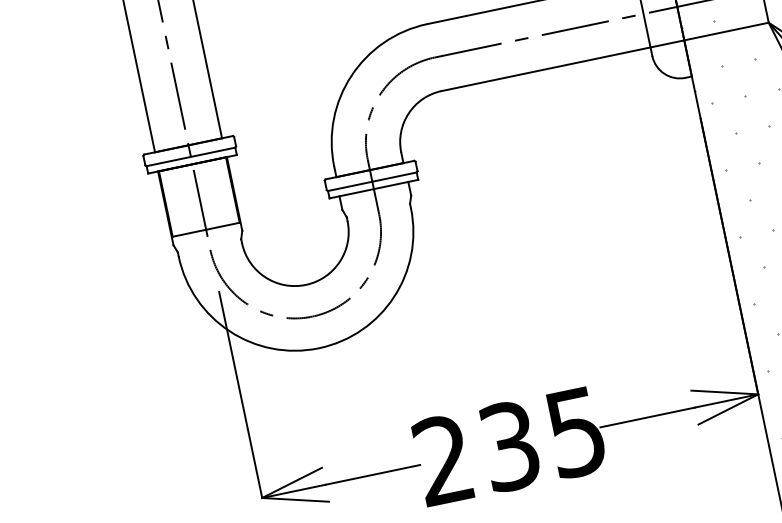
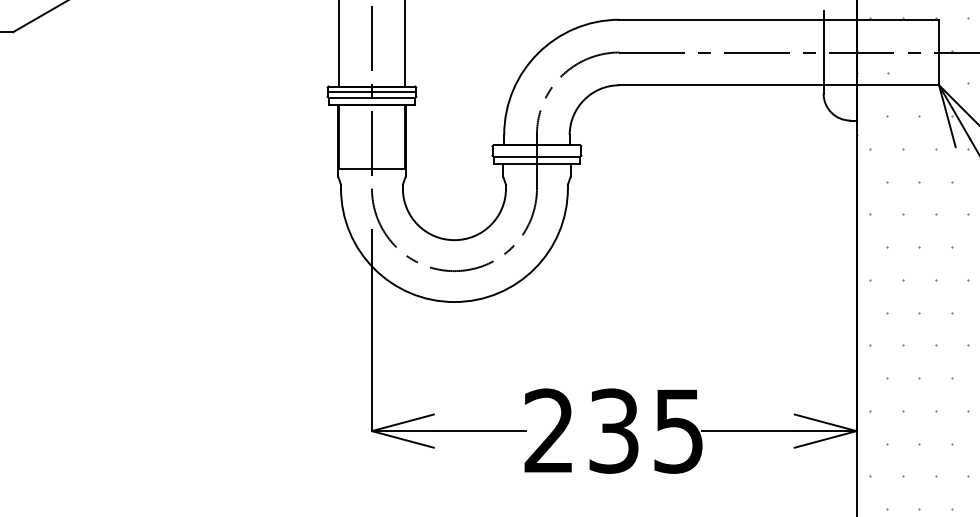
line: (189, 151) -> (371, 92), added

